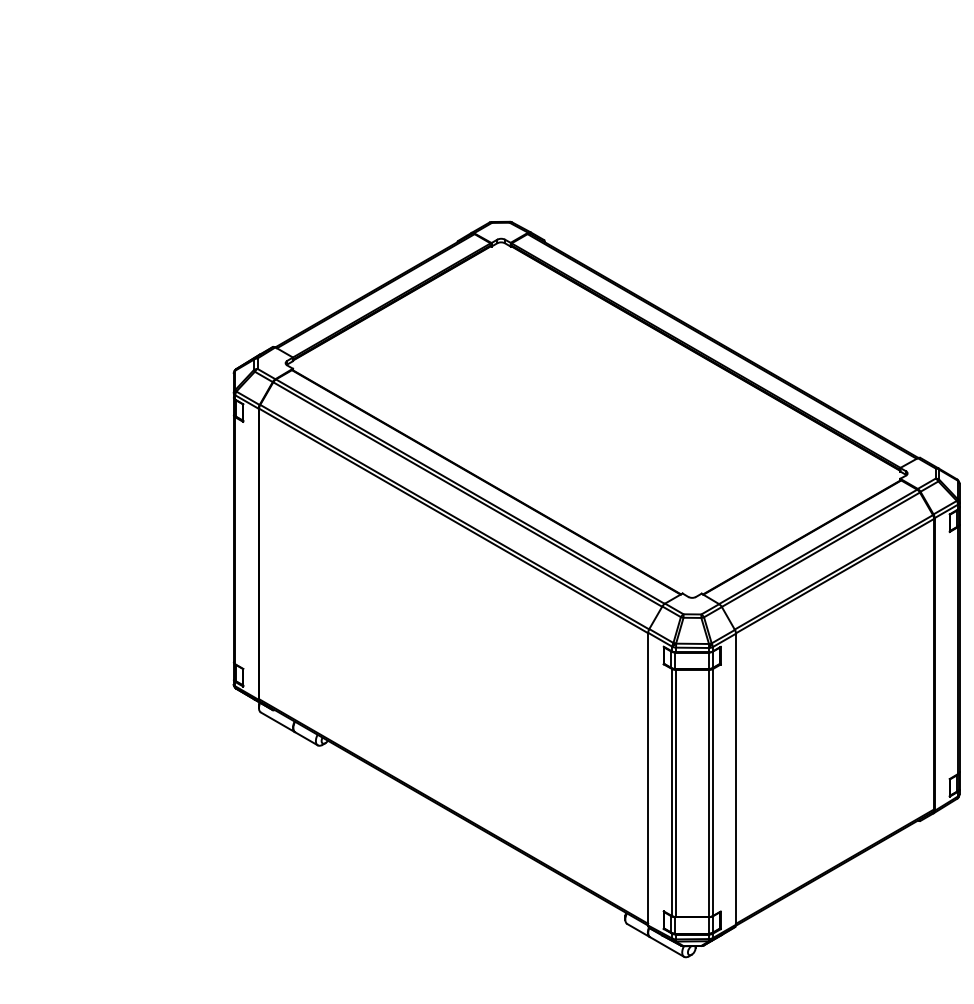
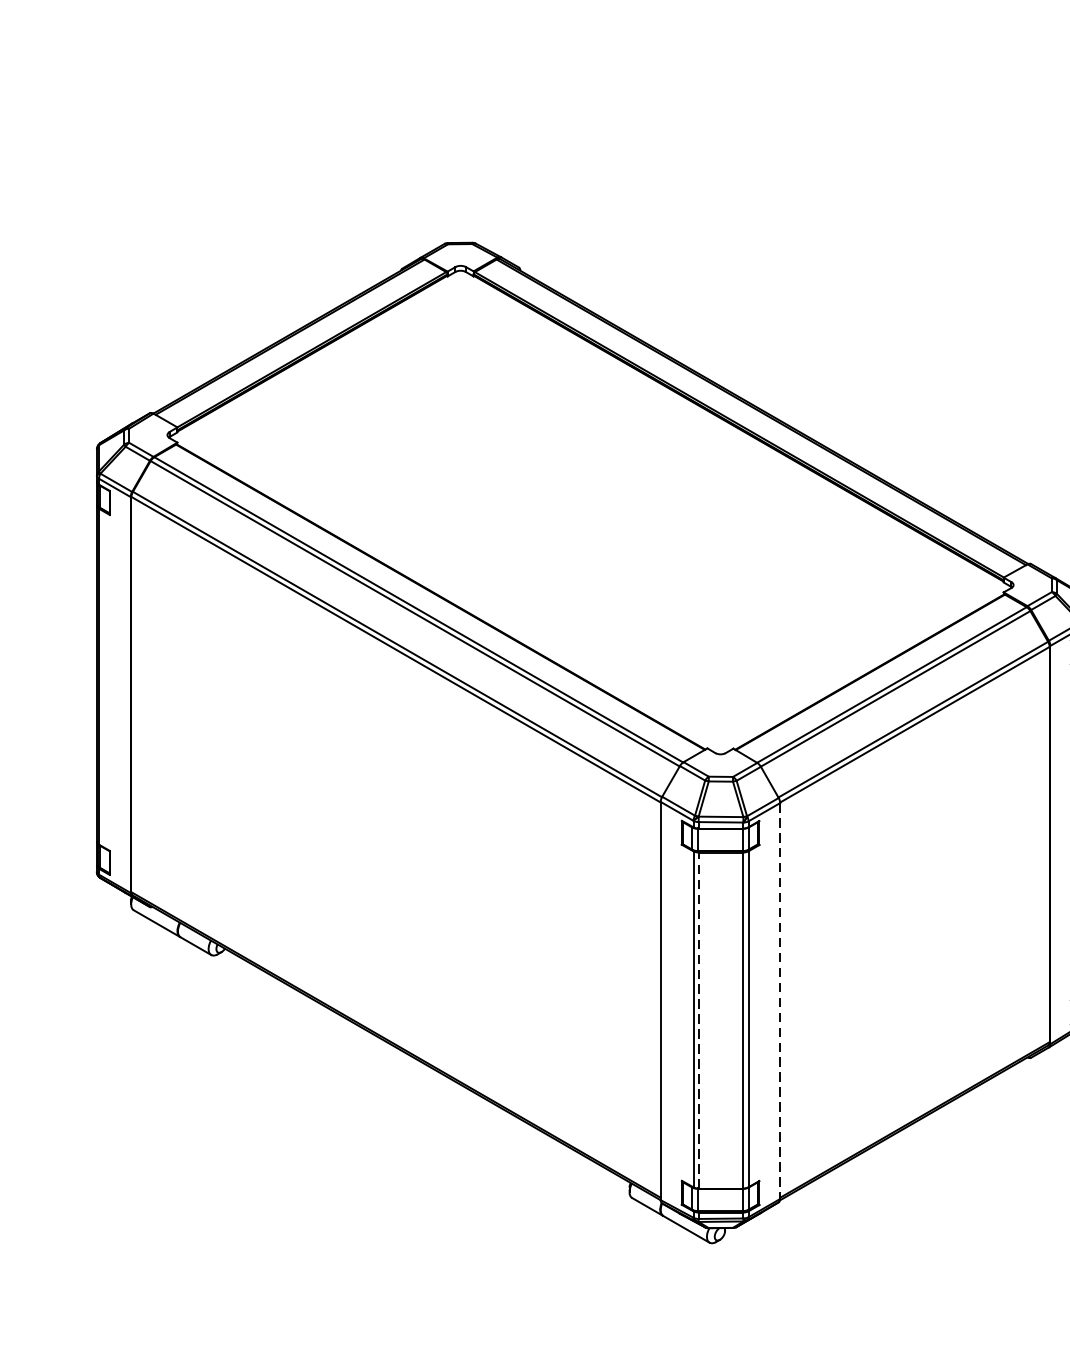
line: (736, 779) -> (780, 1001), solid -> dashed
line: (676, 793) -> (699, 1020), solid -> dashed

